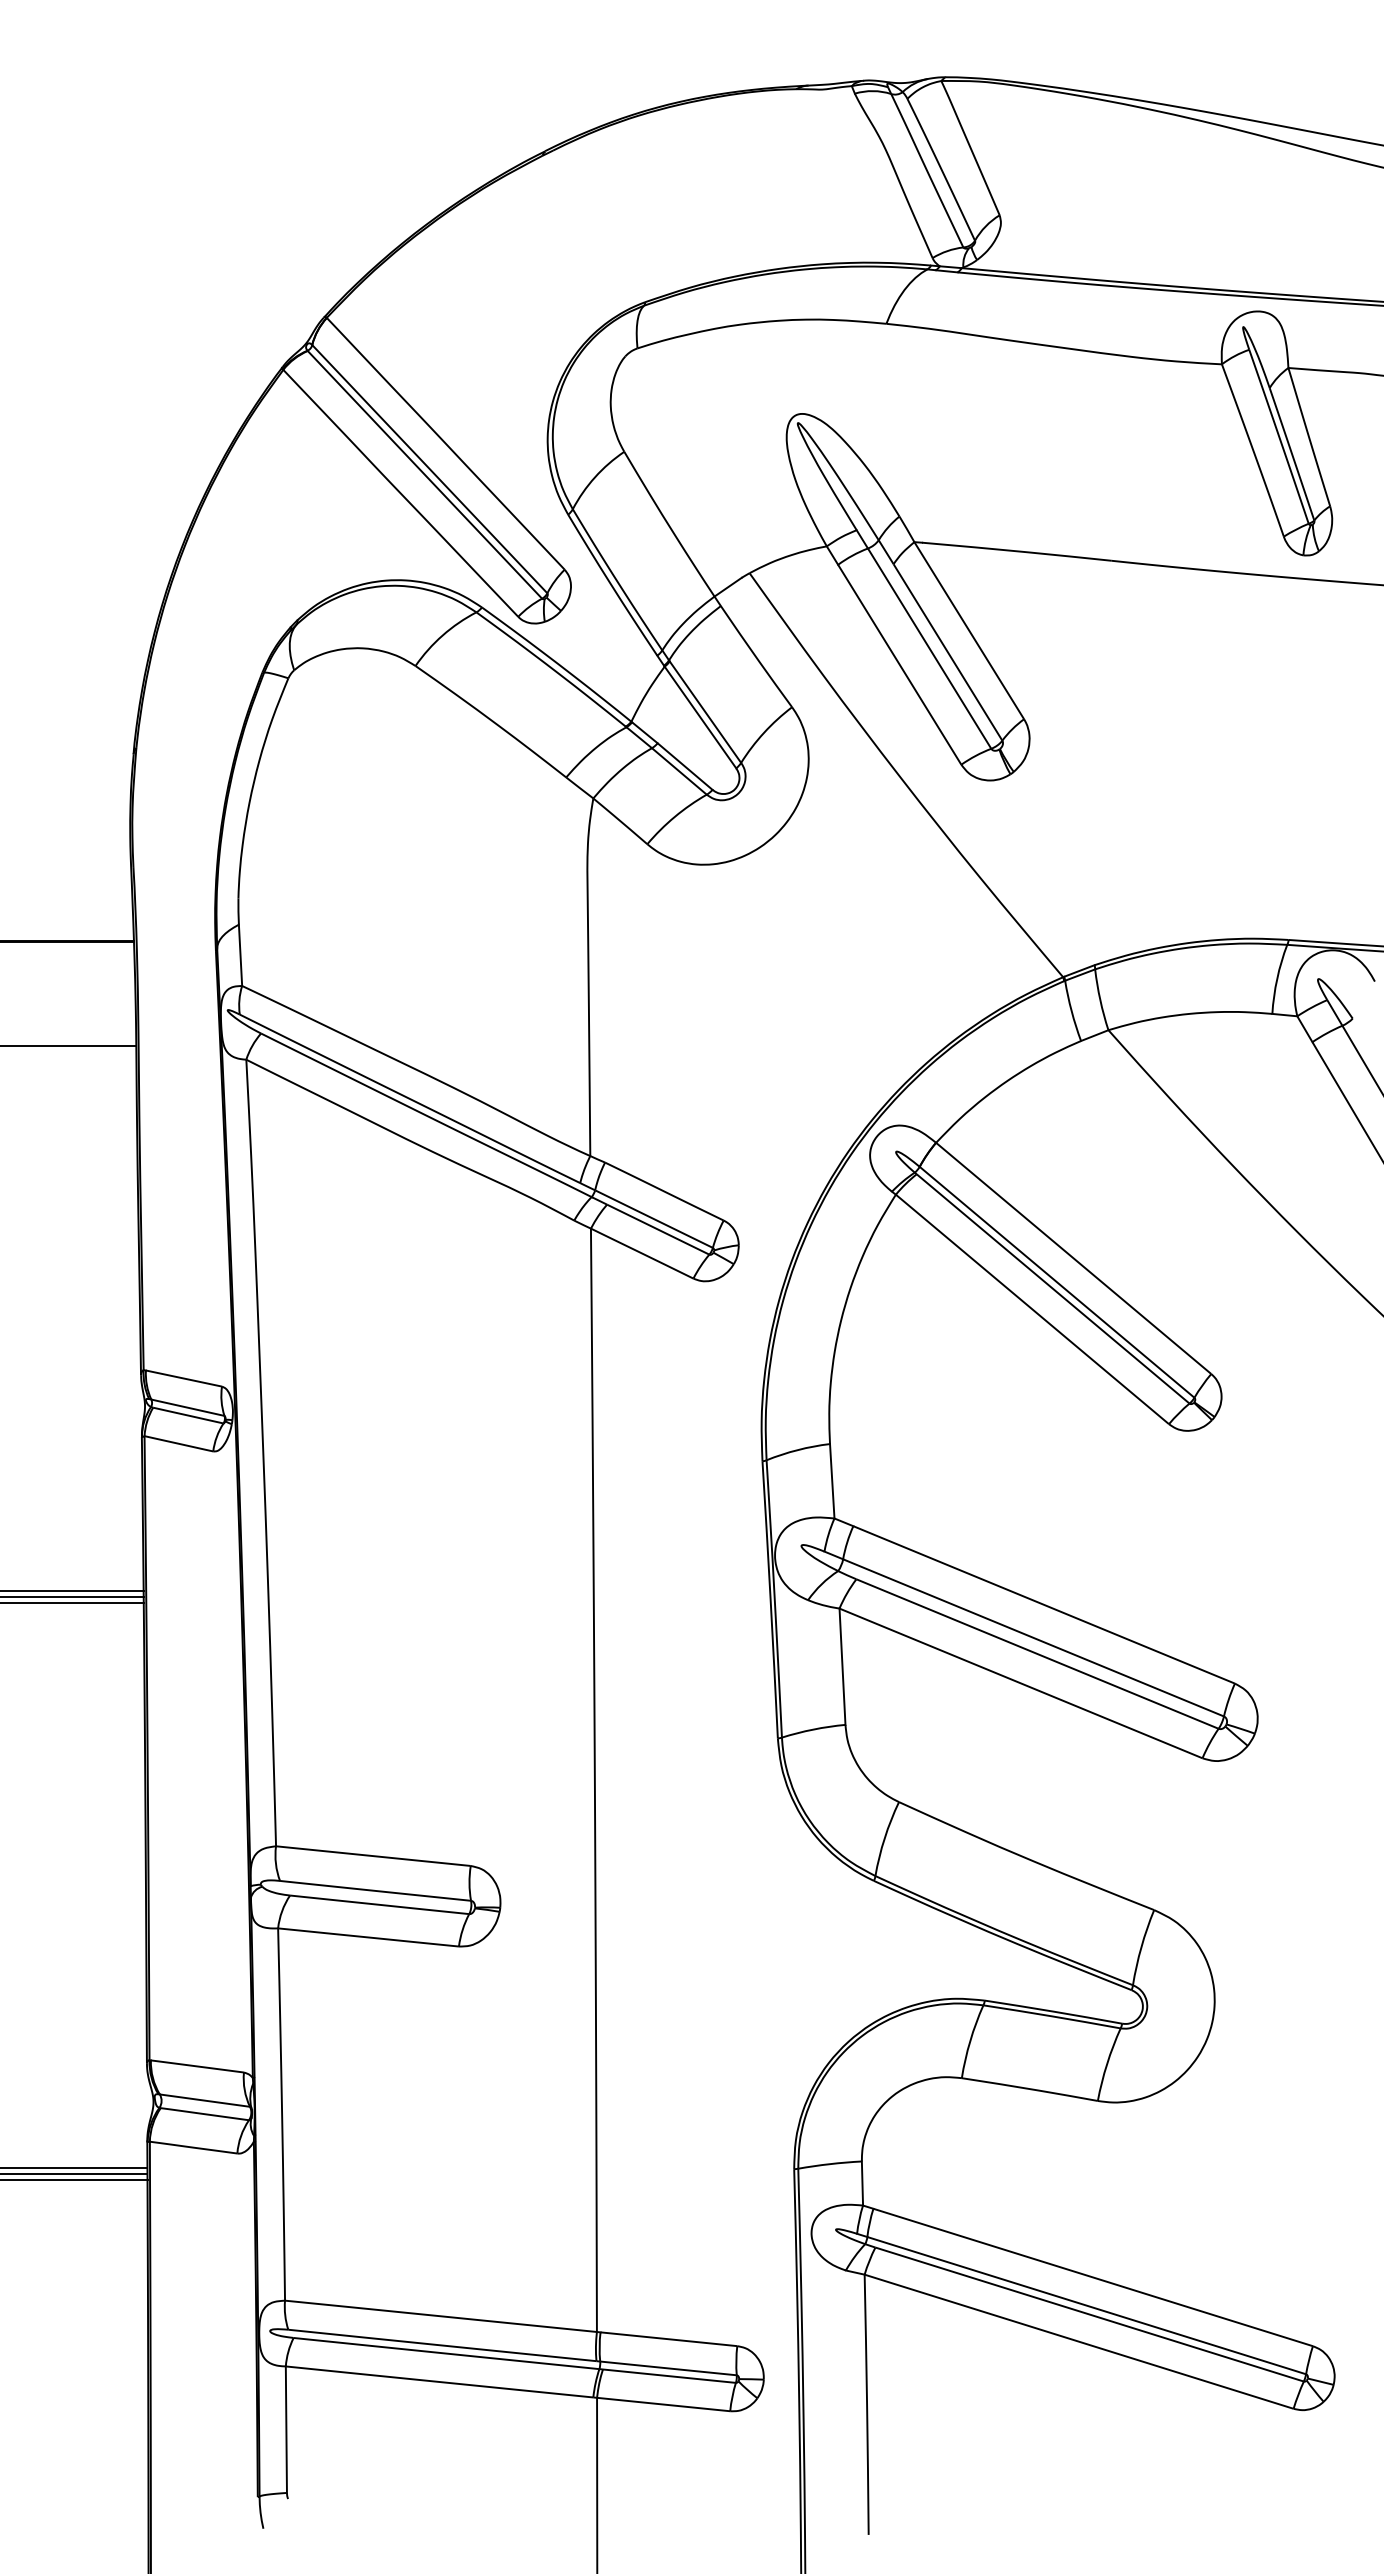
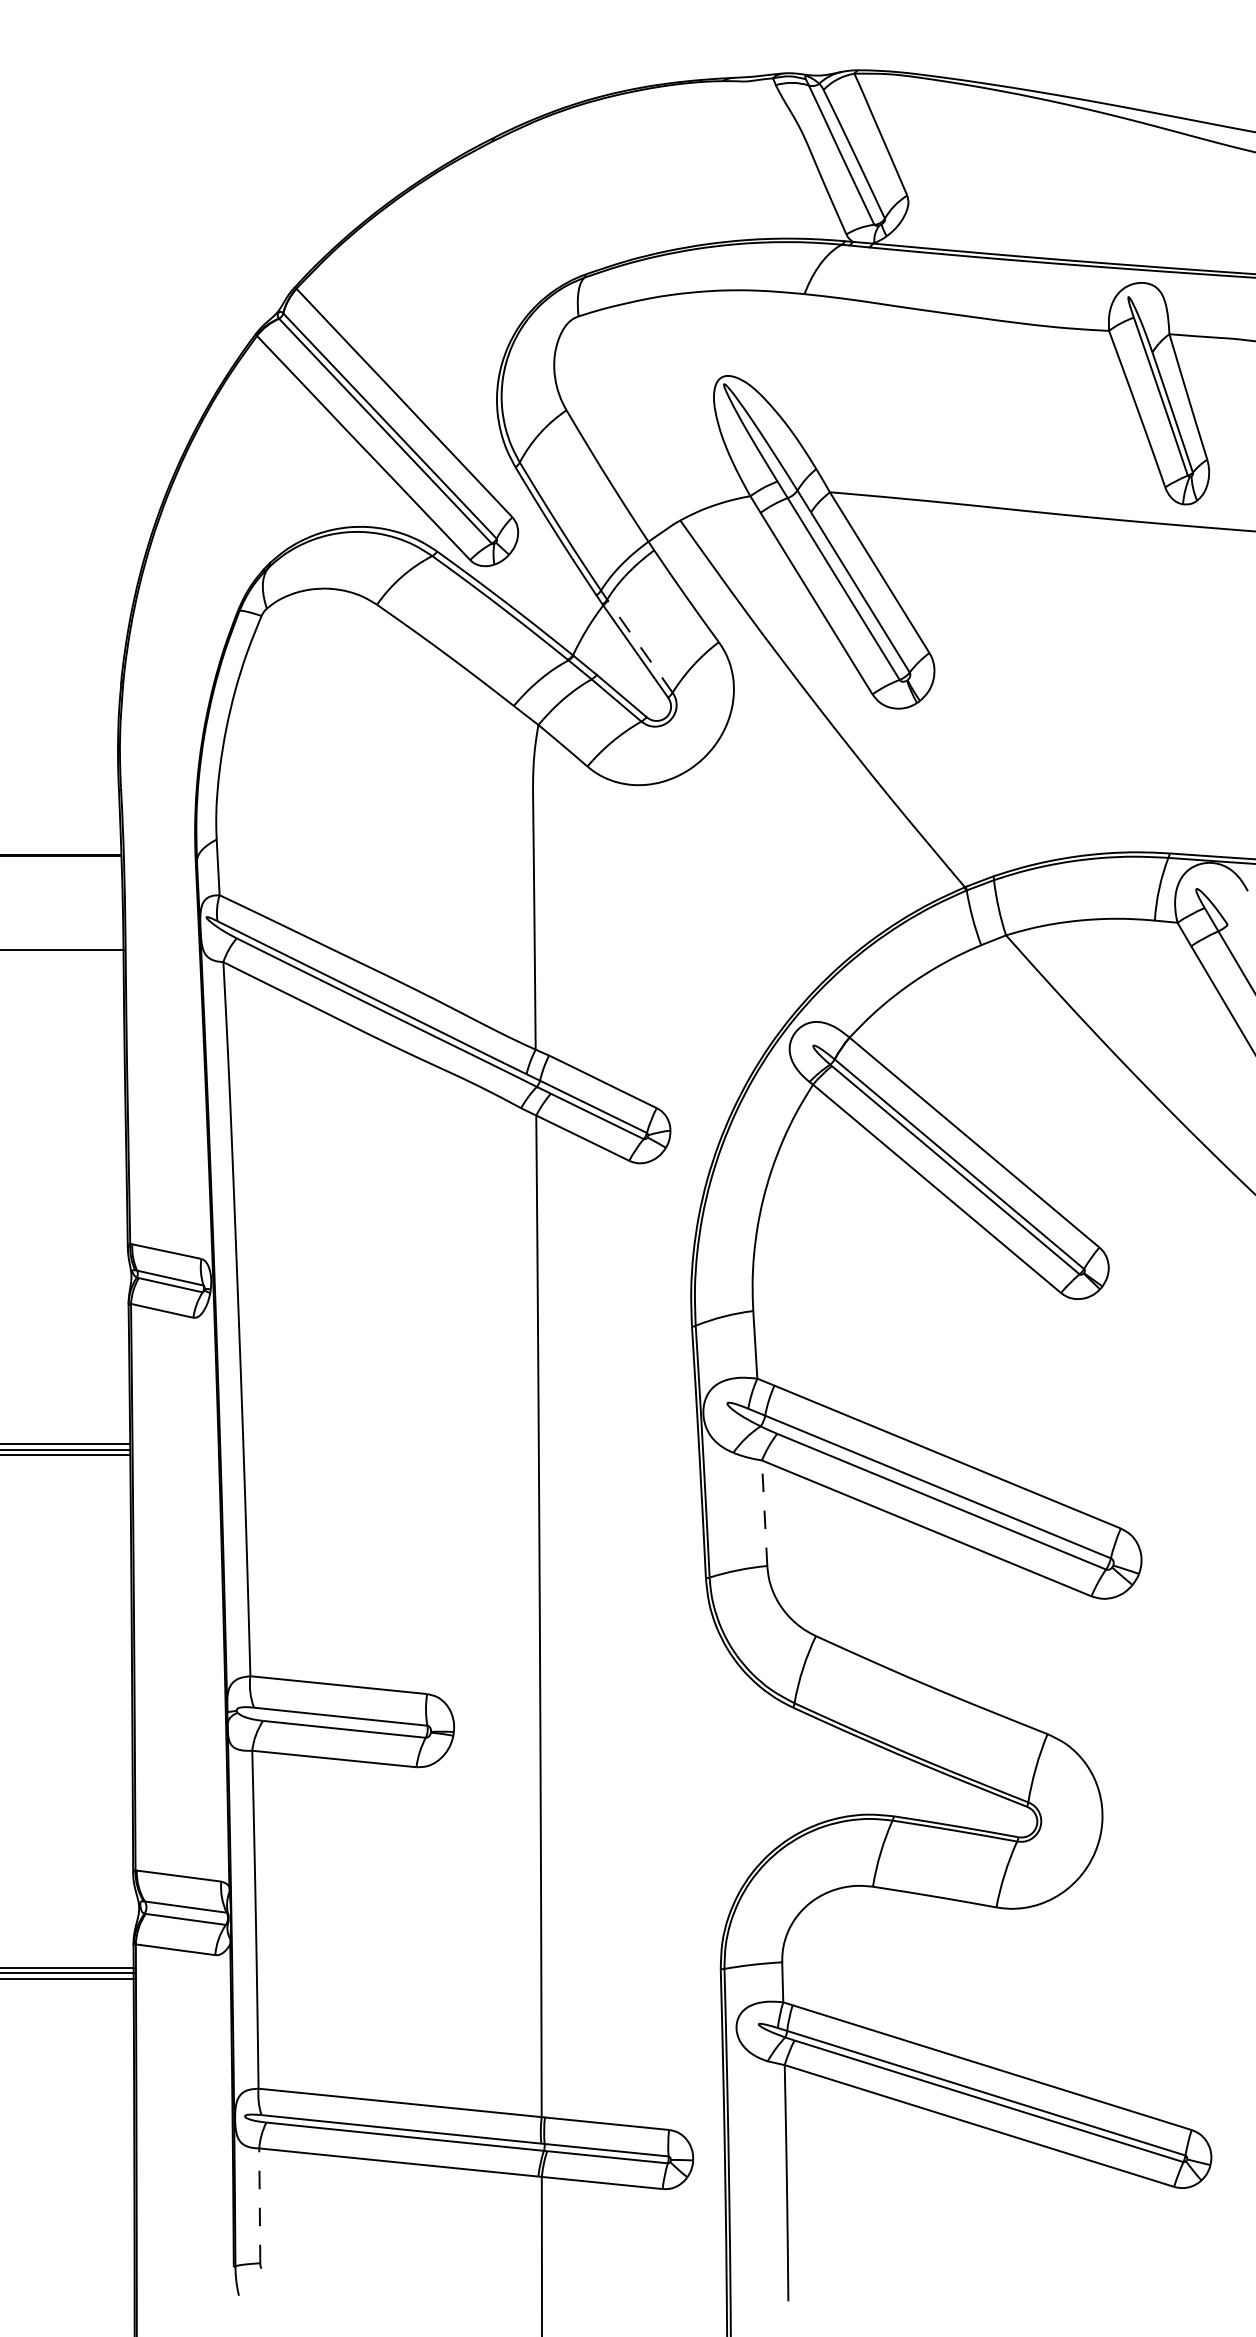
line: (705, 711) -> (640, 646), solid -> dashed
line: (842, 1666) -> (764, 1513), solid -> dashed
line: (286, 2429) -> (259, 2205), solid -> dashed

